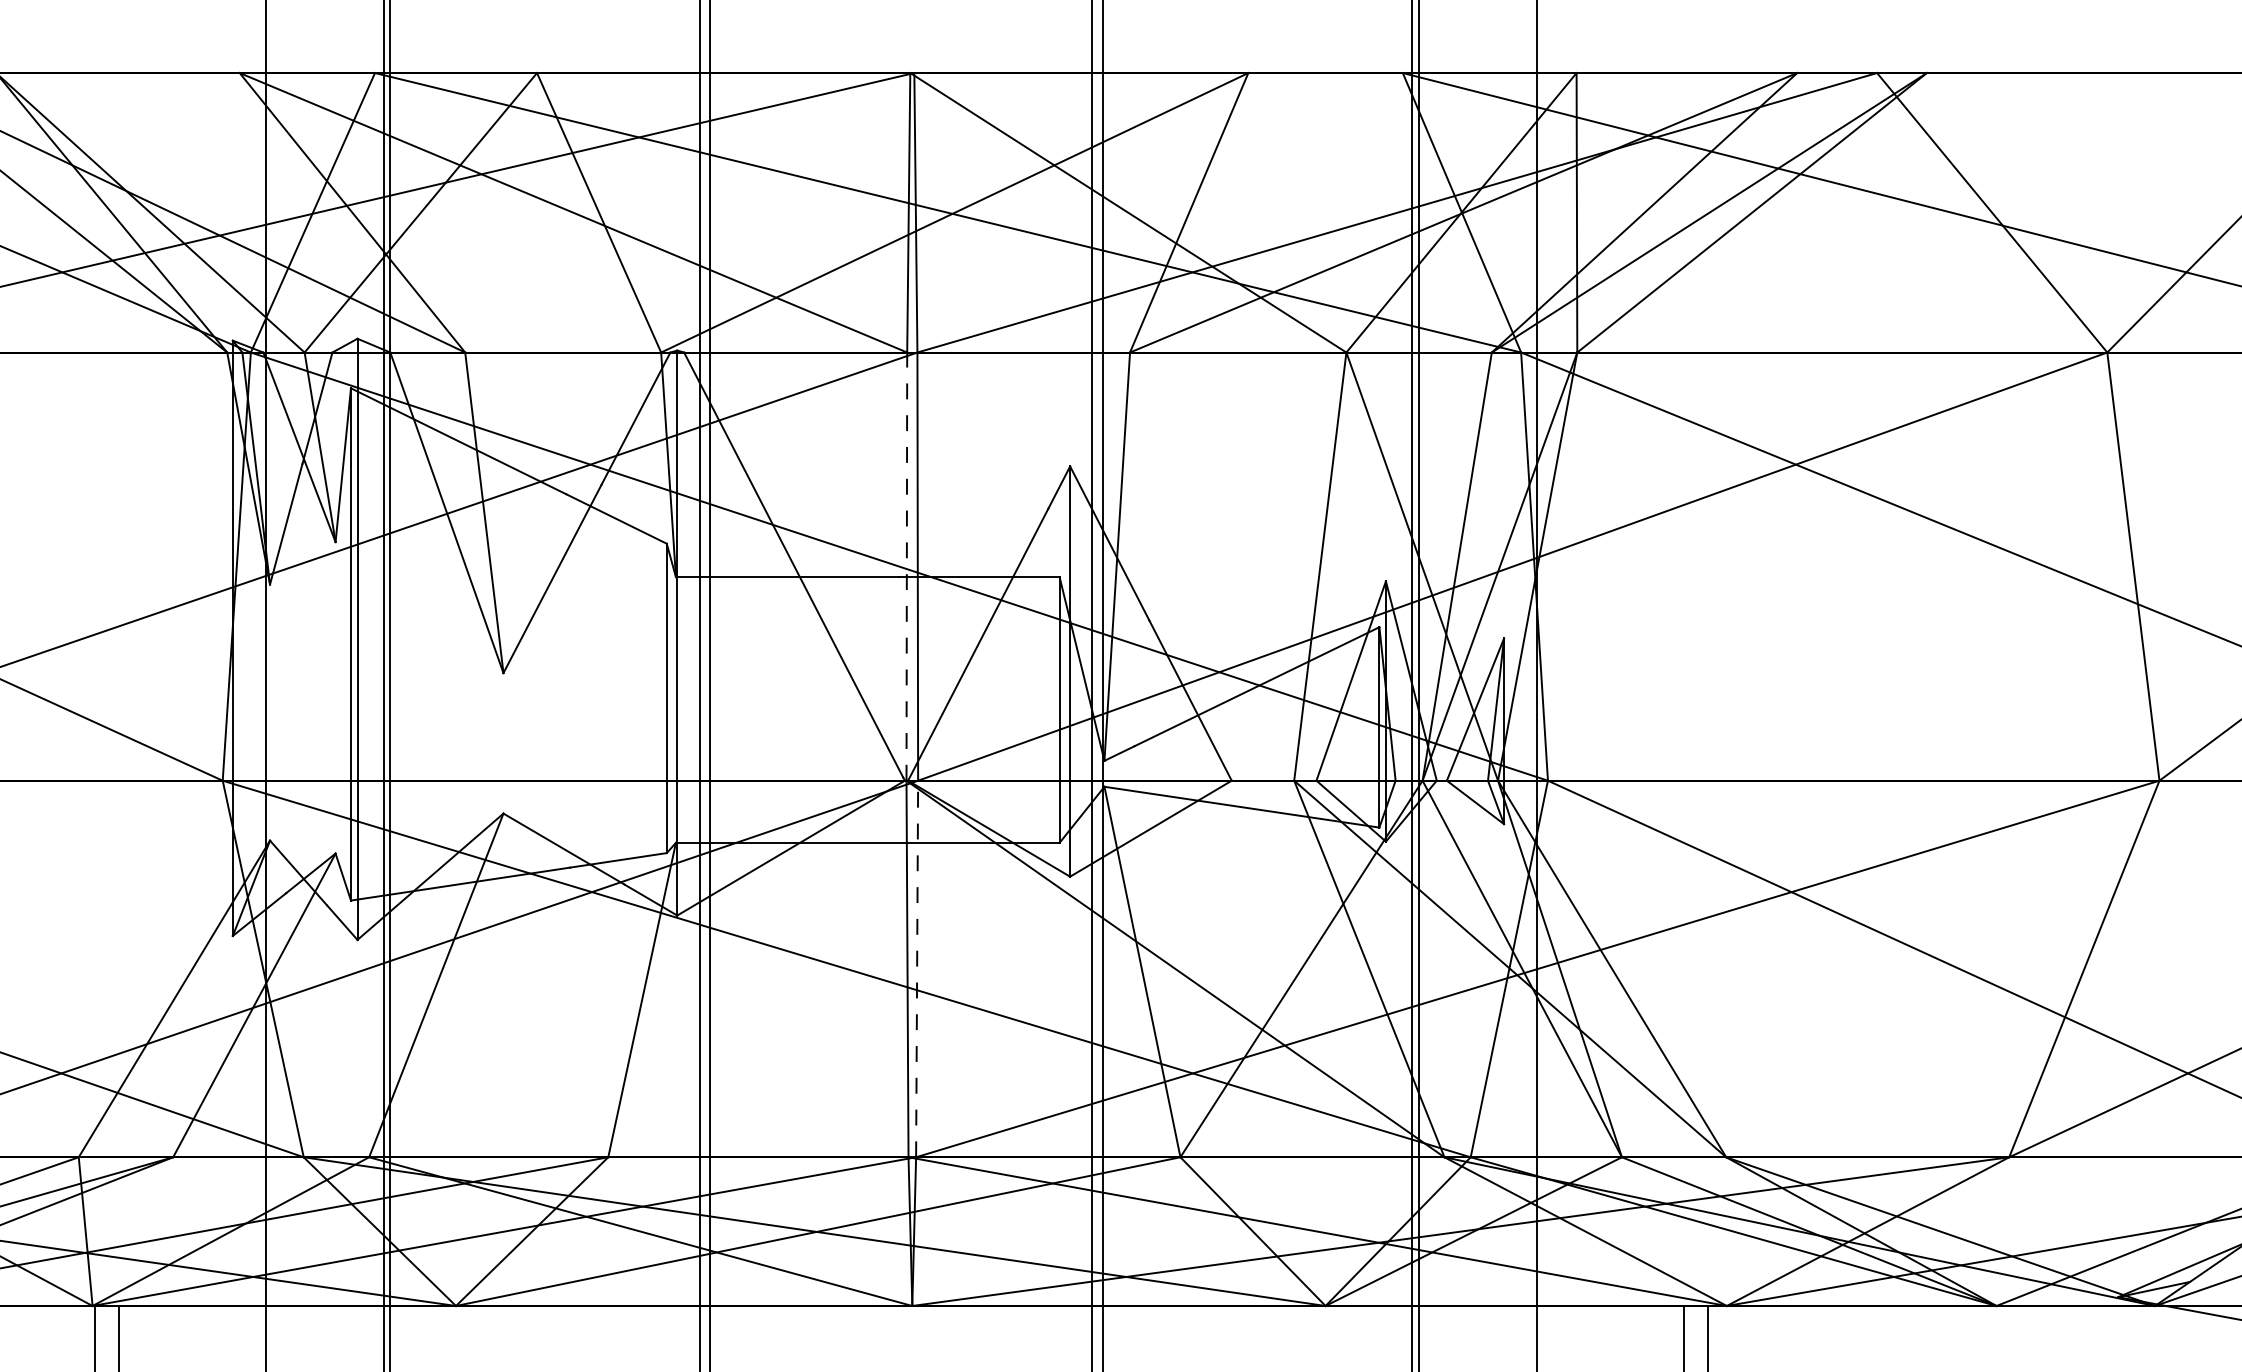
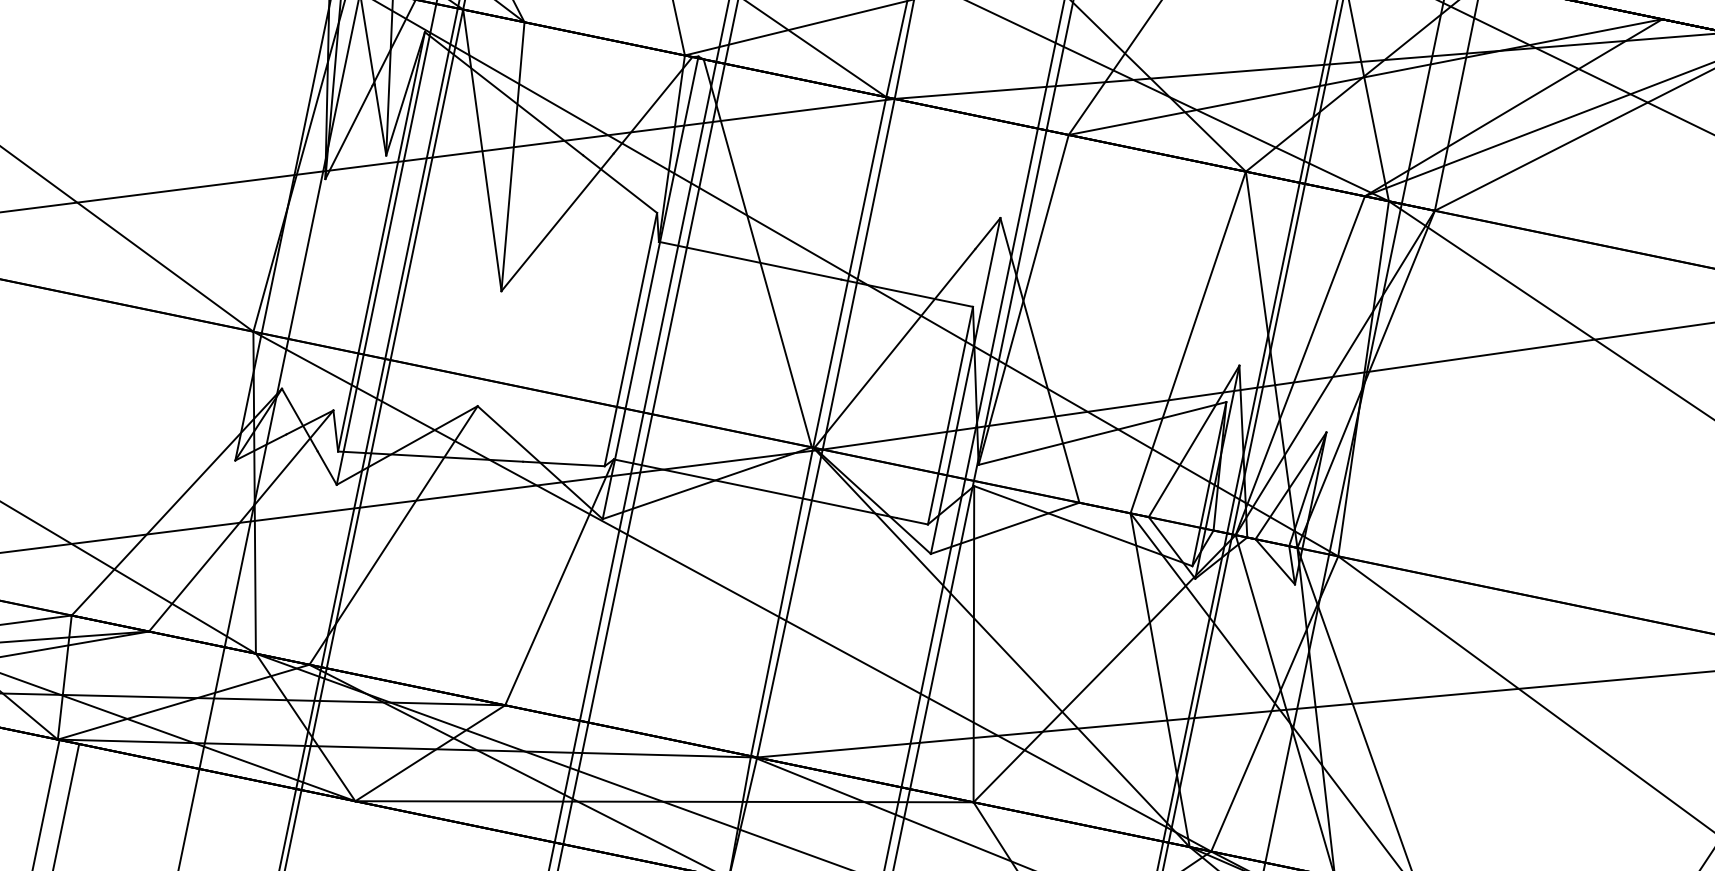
line: (906, 566) -> (849, 272), dashed -> solid
line: (917, 968) -> (790, 603), dashed -> solid

